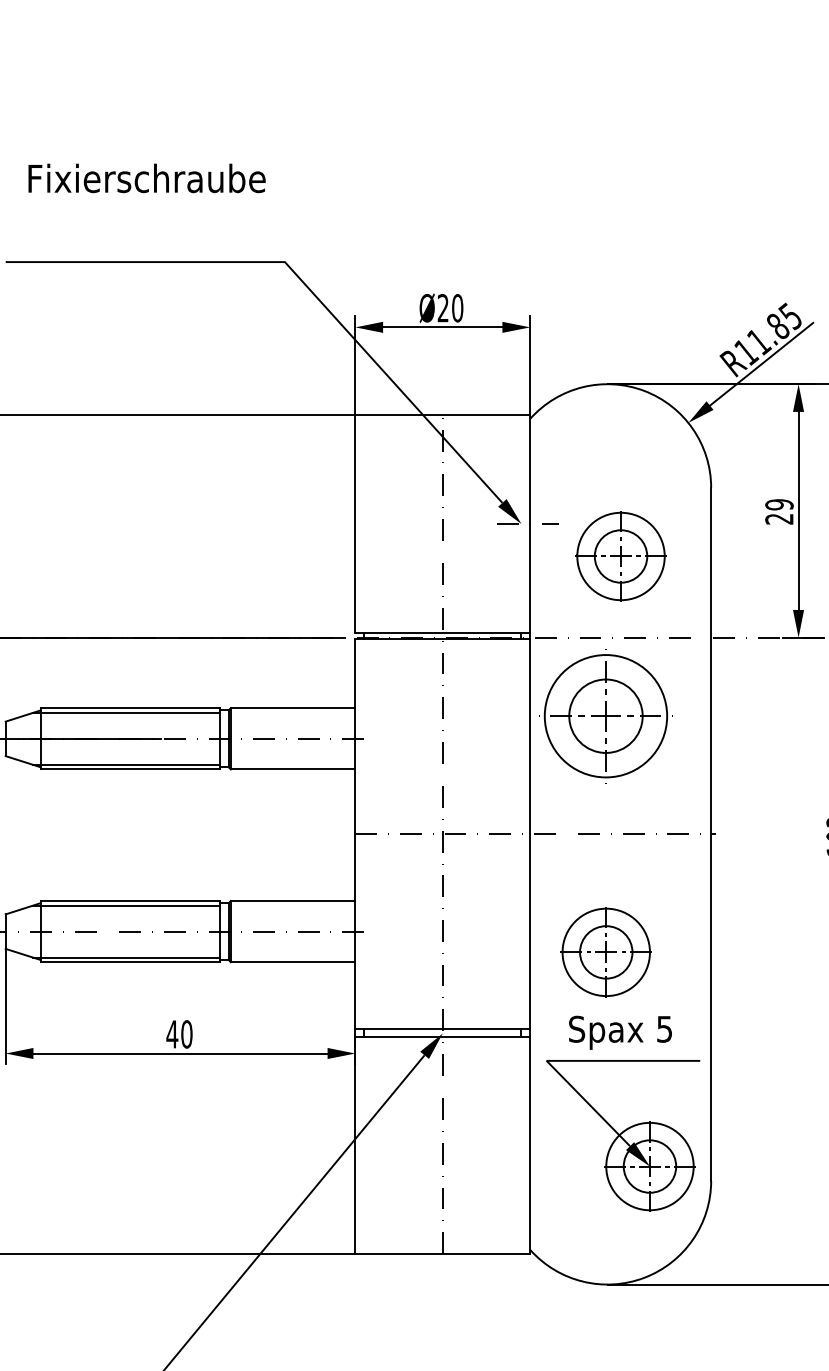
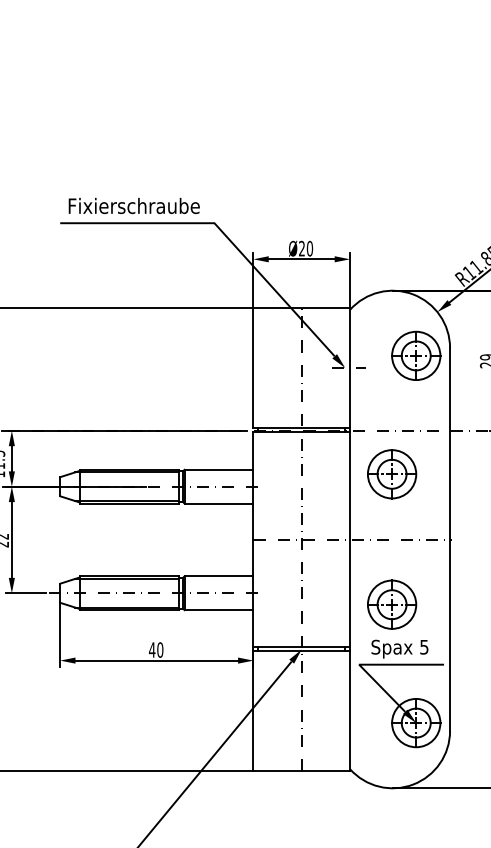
text: (145, 177) -> (133, 205), moved
part: (621, 555) -> (416, 355), moved
part: (607, 716) -> (392, 474), size x0.71

